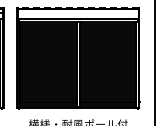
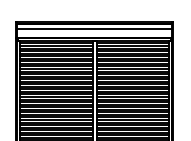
line: (78, 7) -> (94, 22), dashed -> solid
line: (77, 13) -> (93, 29), added

